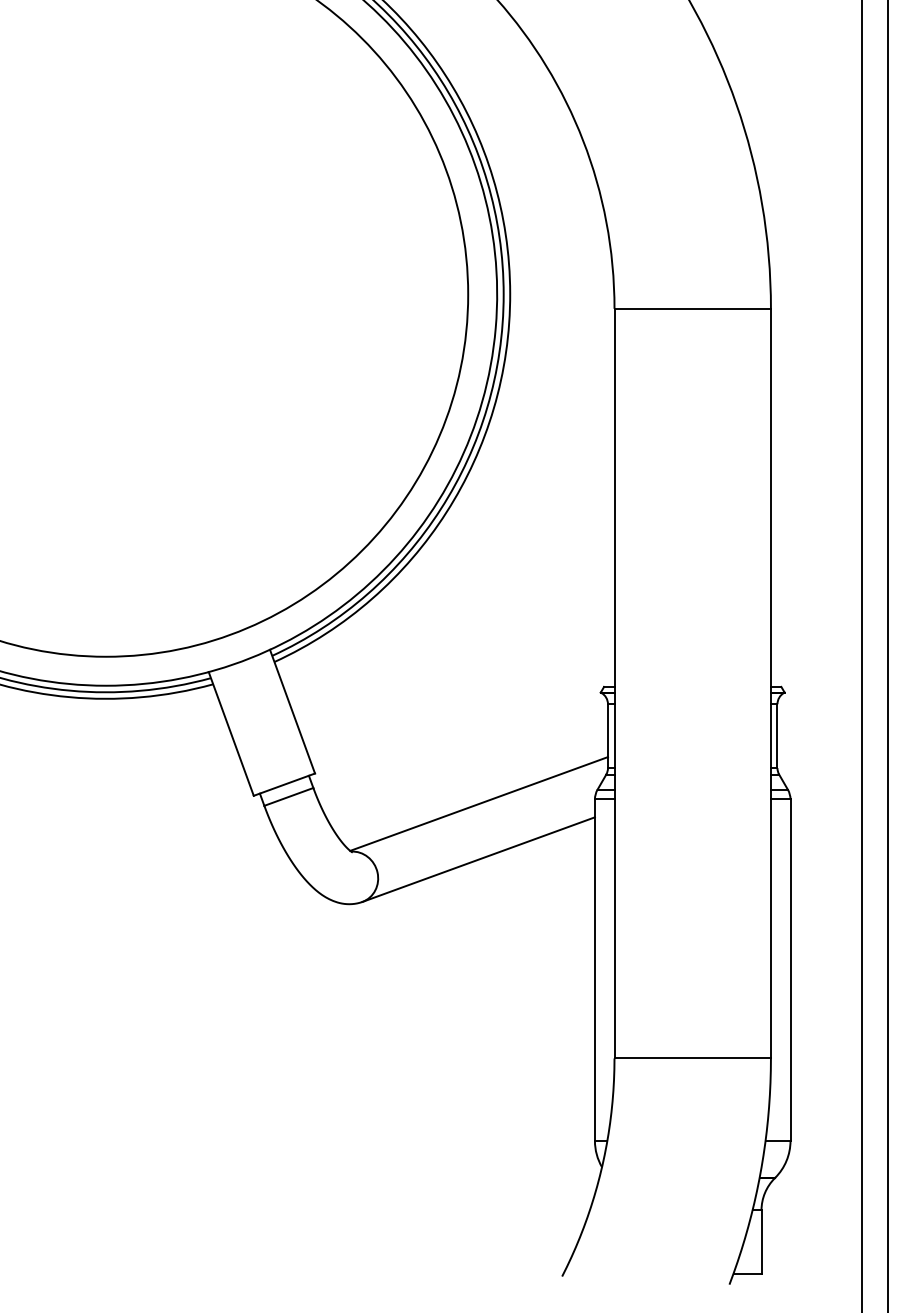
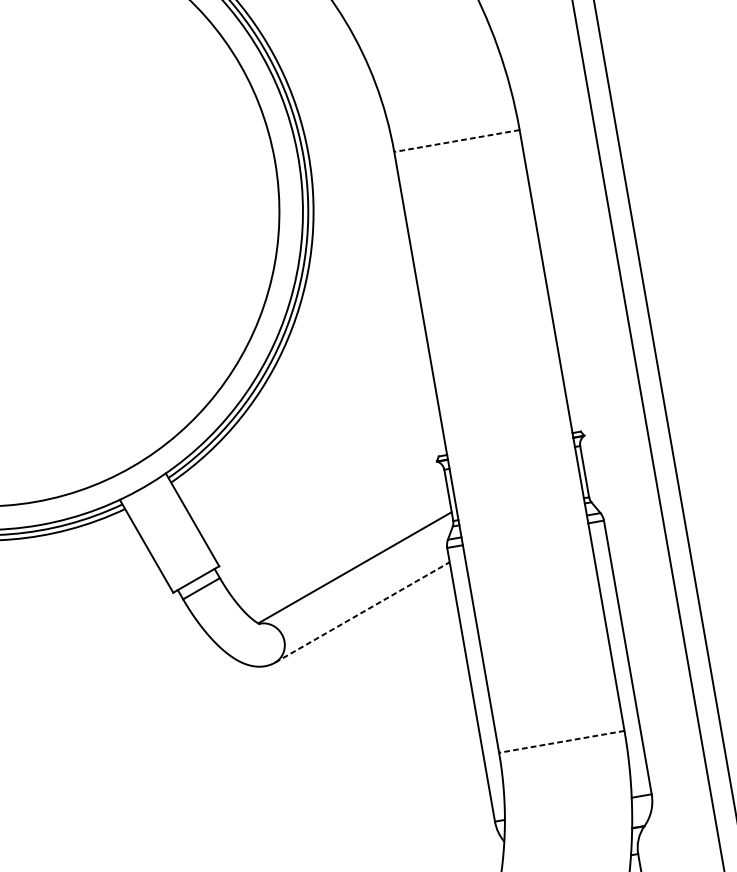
line: (692, 308) -> (456, 140), solid -> dashed
line: (478, 859) -> (362, 612), solid -> dashed
line: (692, 1058) -> (561, 741), solid -> dashed

